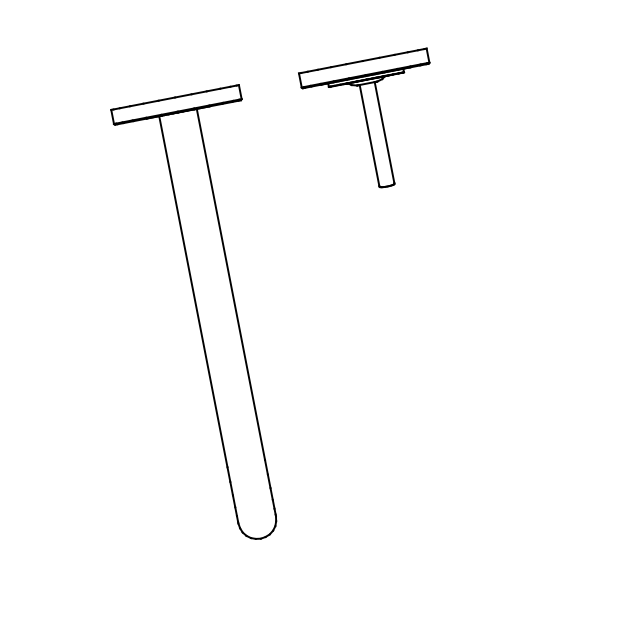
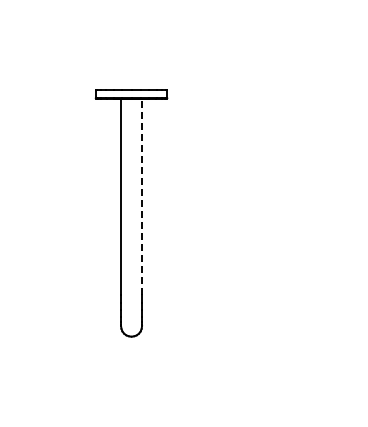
part: (375, 124) -> (236, 125), removed
line: (231, 283) -> (142, 196), solid -> dashed

